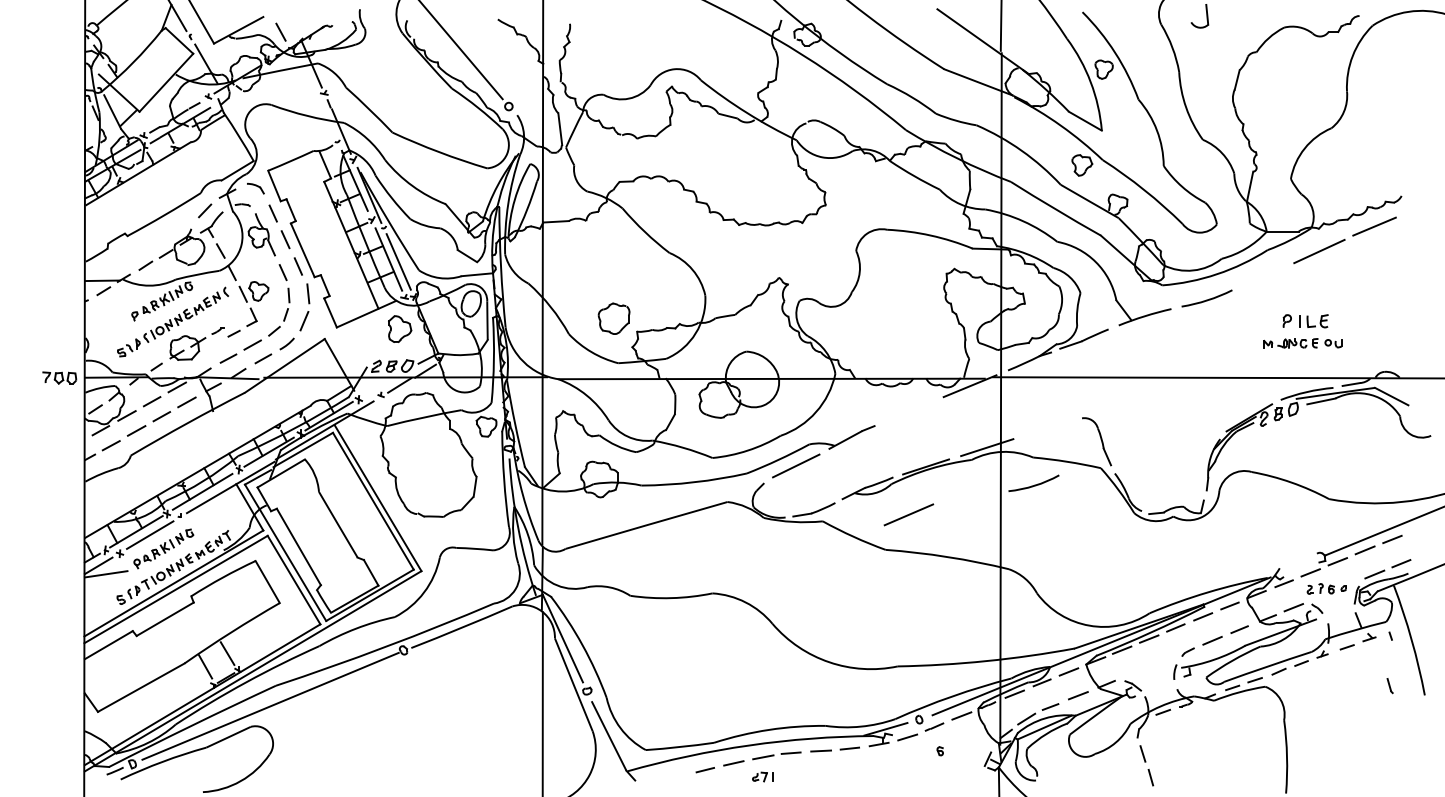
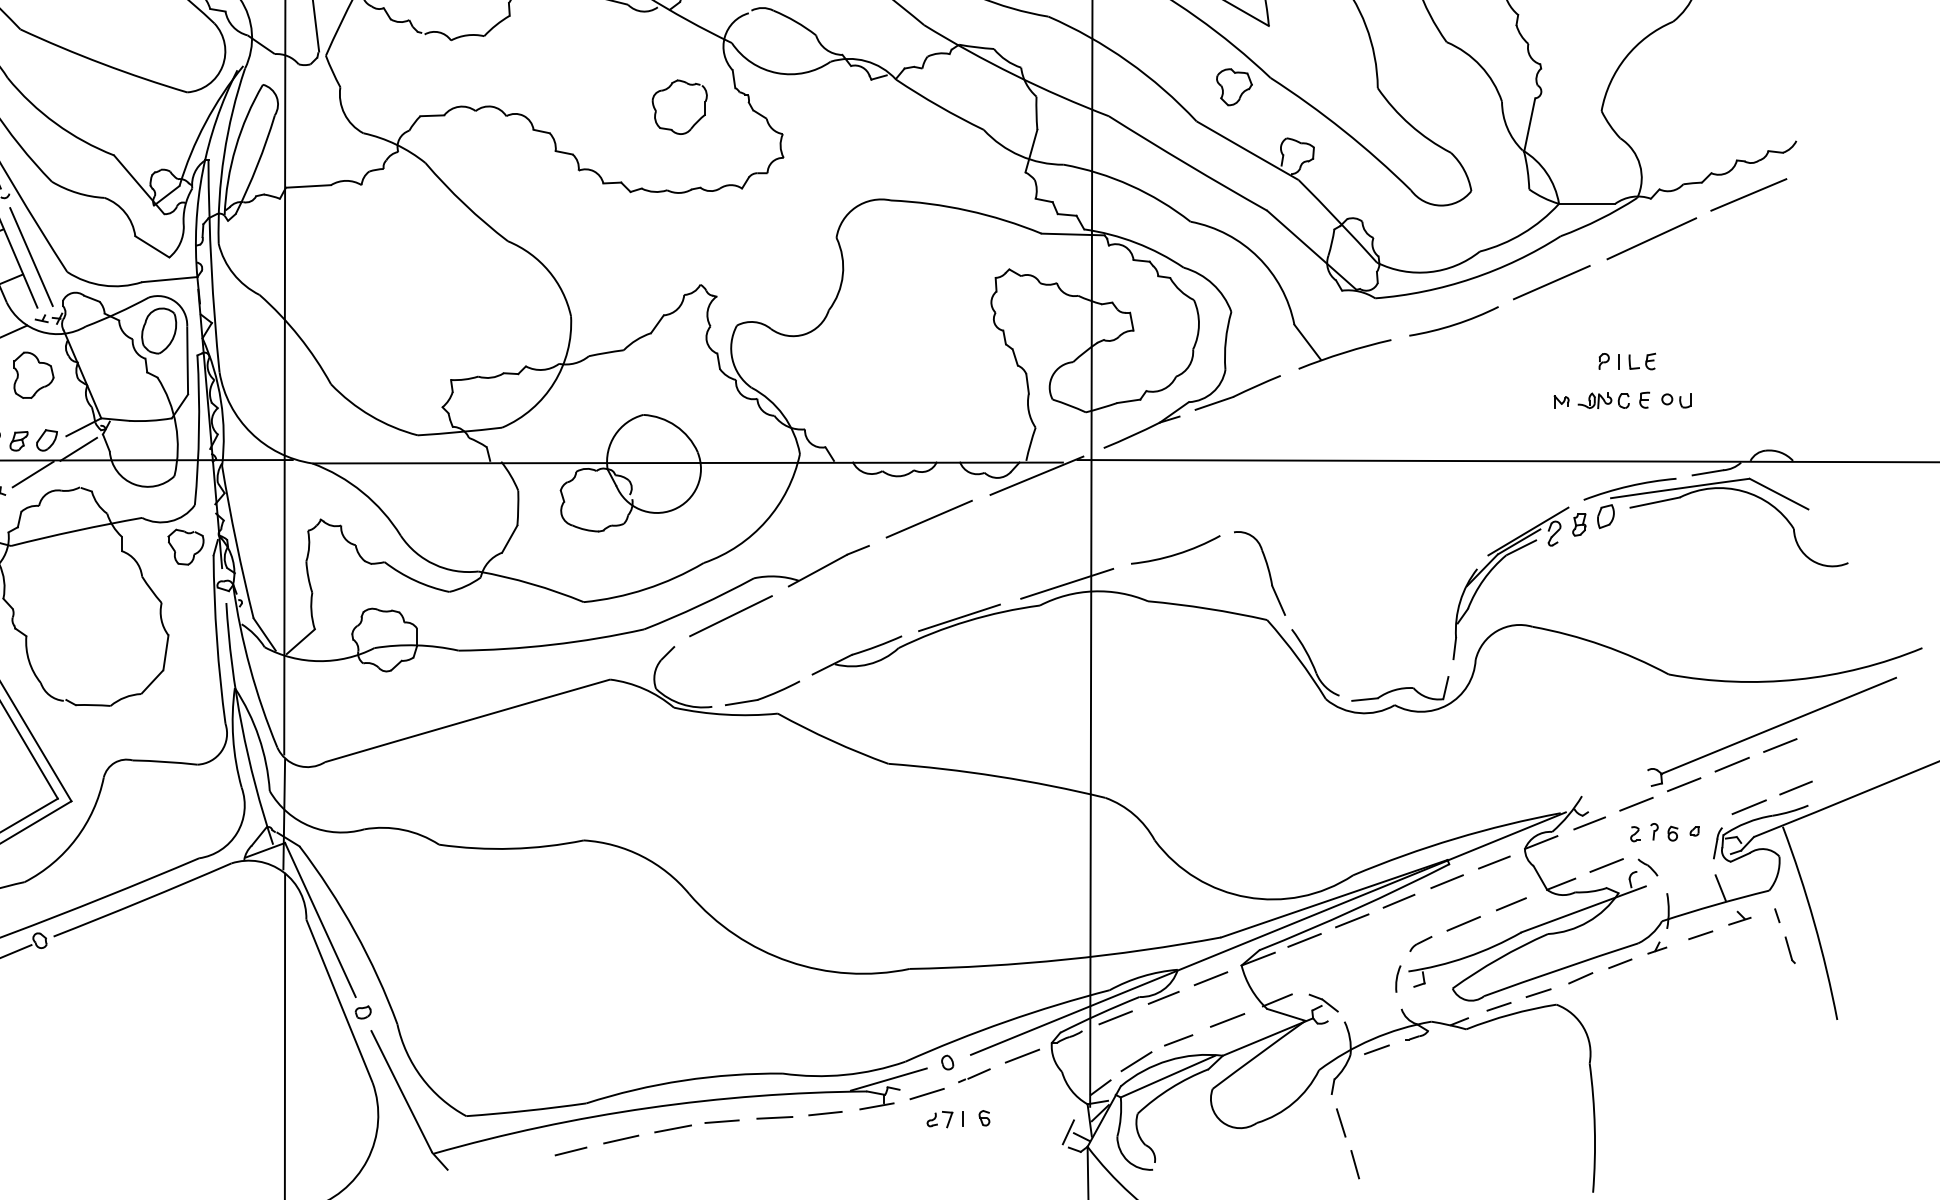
line: (1262, 276) -> (1551, 282), added
part: (613, 318) -> (678, 106), moved
part: (1304, 321) -> (1625, 361), size x0.71
arc: (1034, 484) -> (1176, 551), moved
line: (908, 514) -> (928, 518), moved
line: (1389, 686) -> (1789, 951), moved
part: (762, 776) -> (944, 1118), moved

